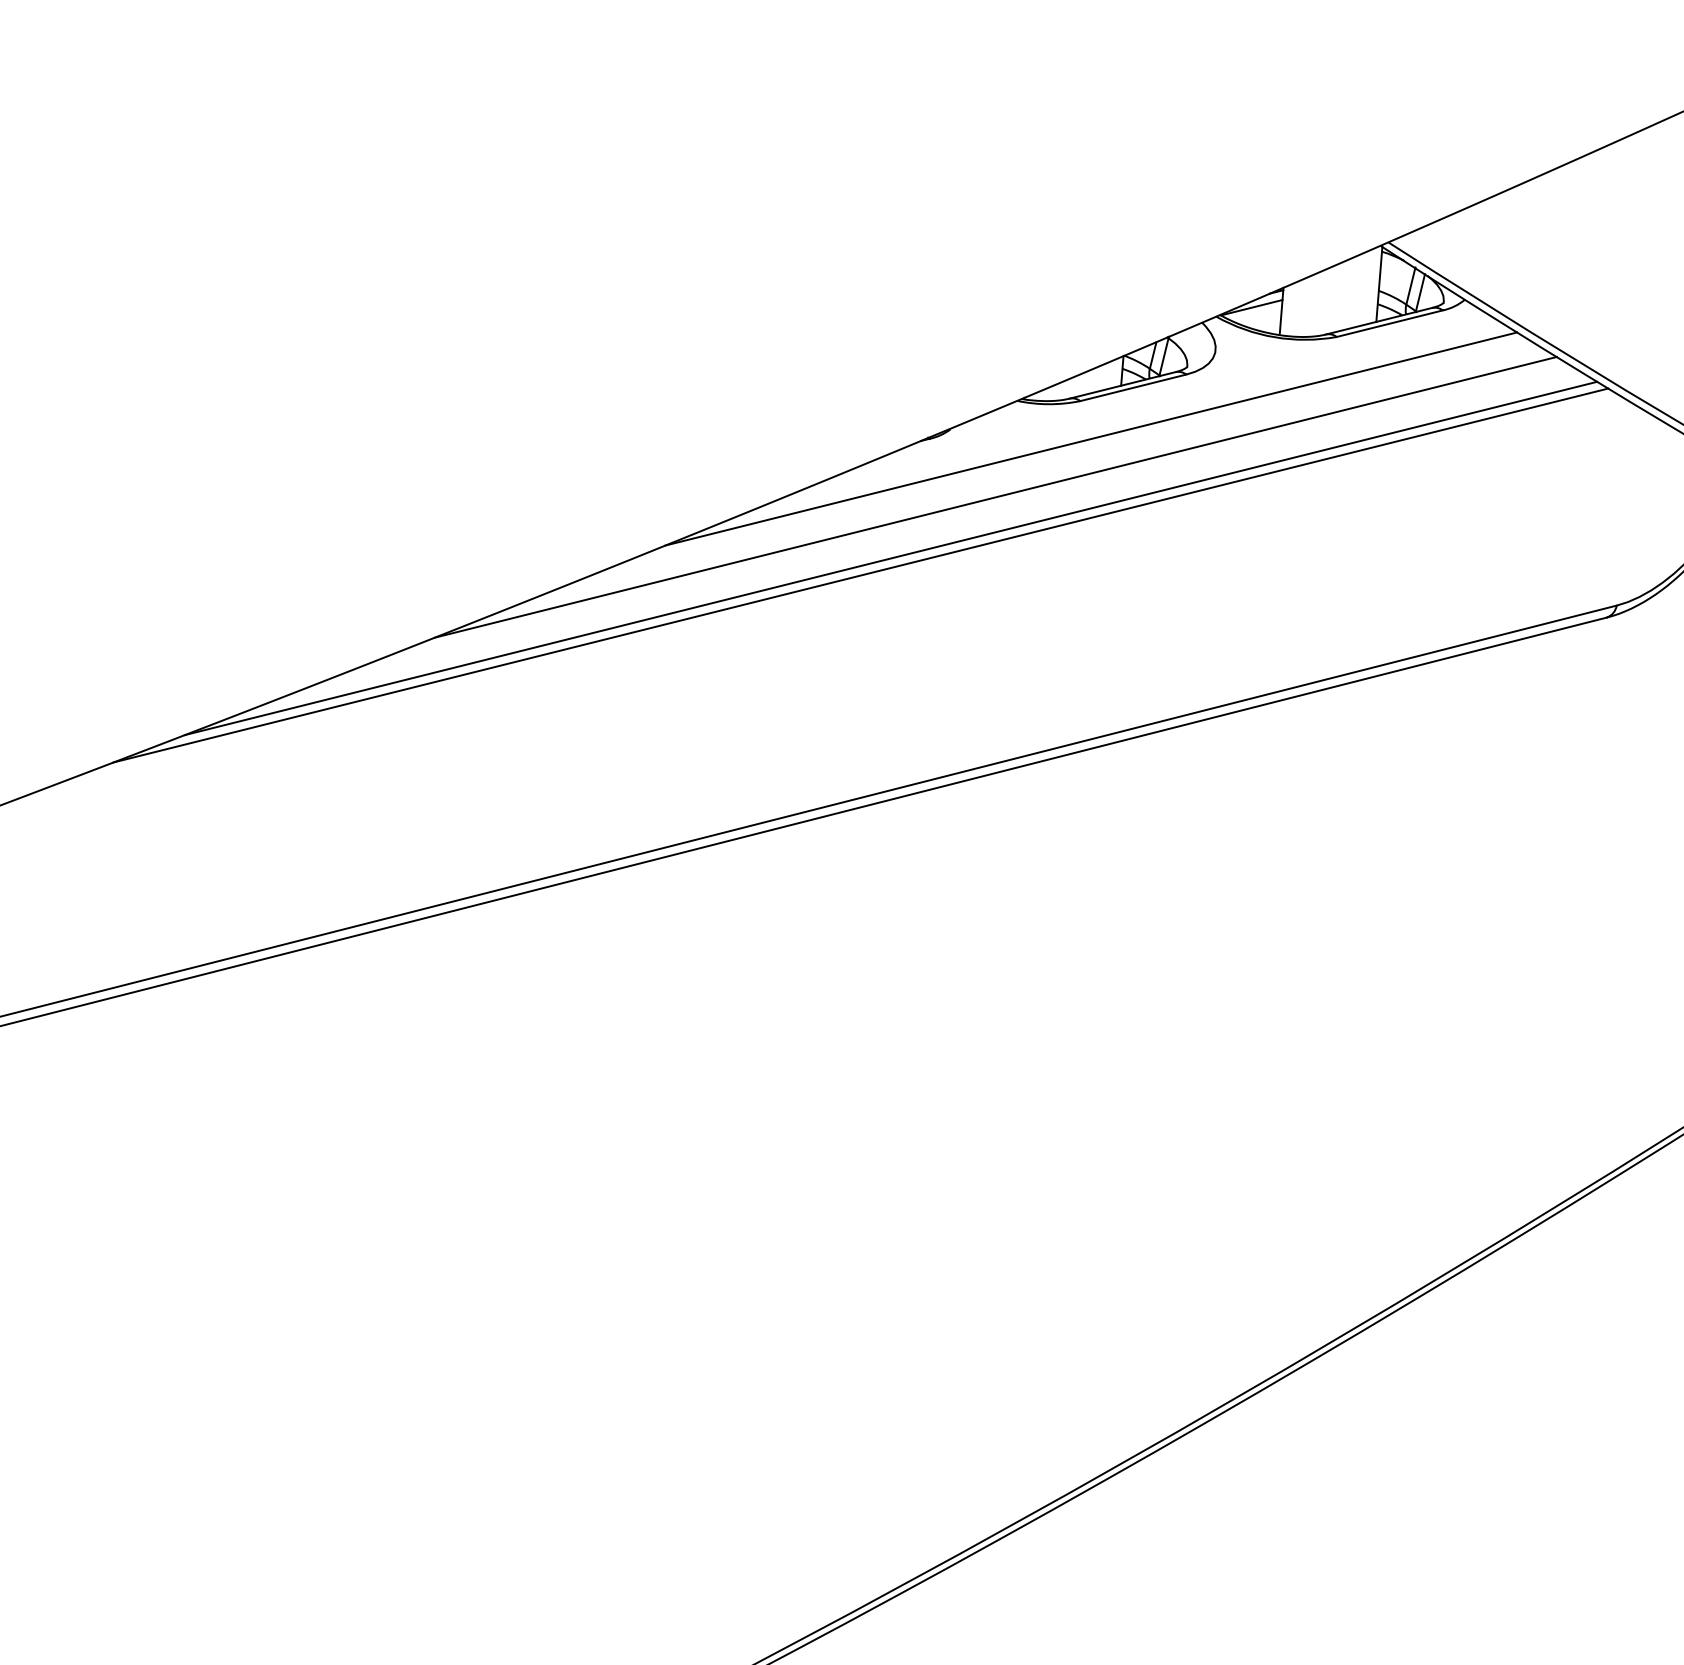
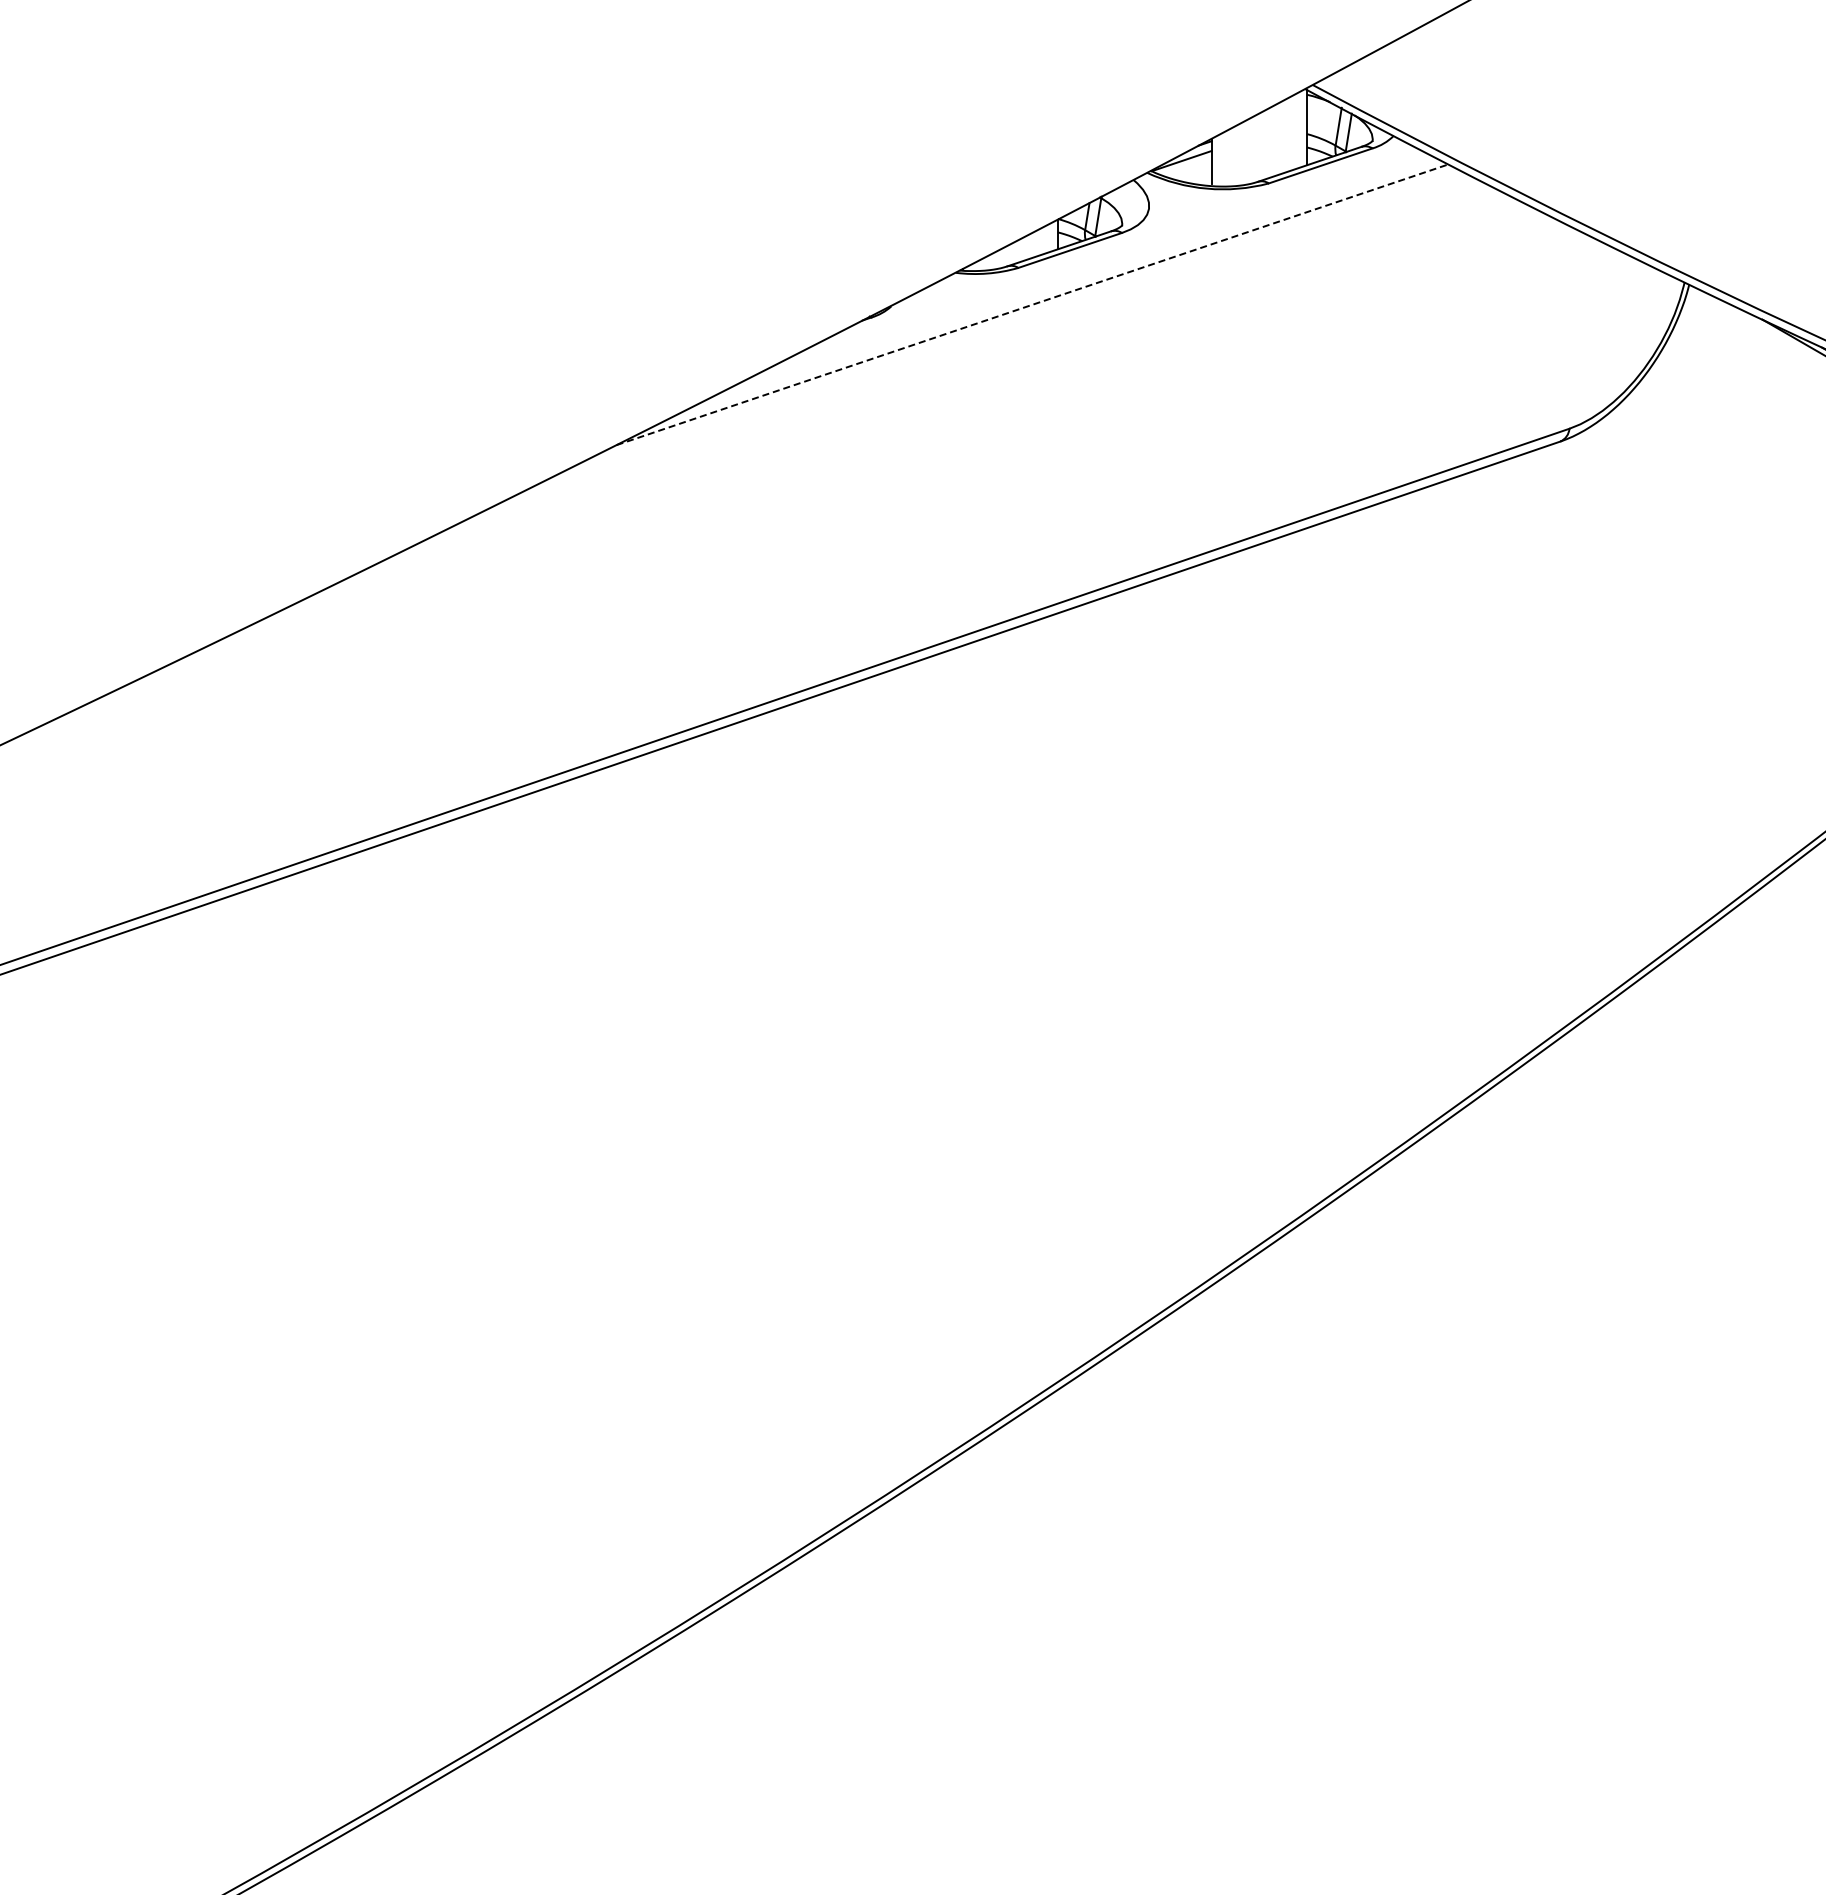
line: (1091, 438) -> (1032, 304), solid -> dashed
line: (995, 497) -> (941, 370), removed
line: (891, 558) -> (842, 439), removed
line: (860, 575) -> (813, 459), removed

